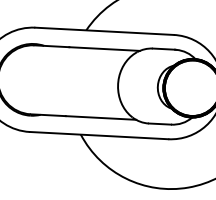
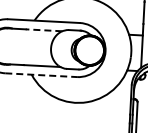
line: (103, 49) -> (43, 30), solid -> dashed
line: (99, 136) -> (41, 75), solid -> dashed

